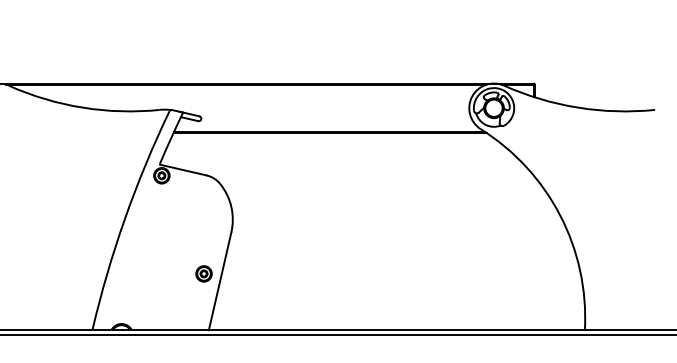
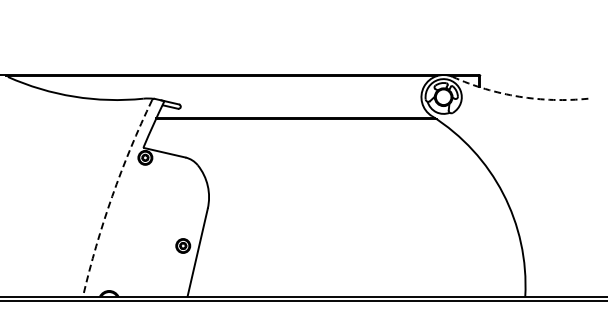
arc: (578, 107) -> (519, 96), solid -> dashed
arc: (125, 218) -> (112, 196), solid -> dashed

